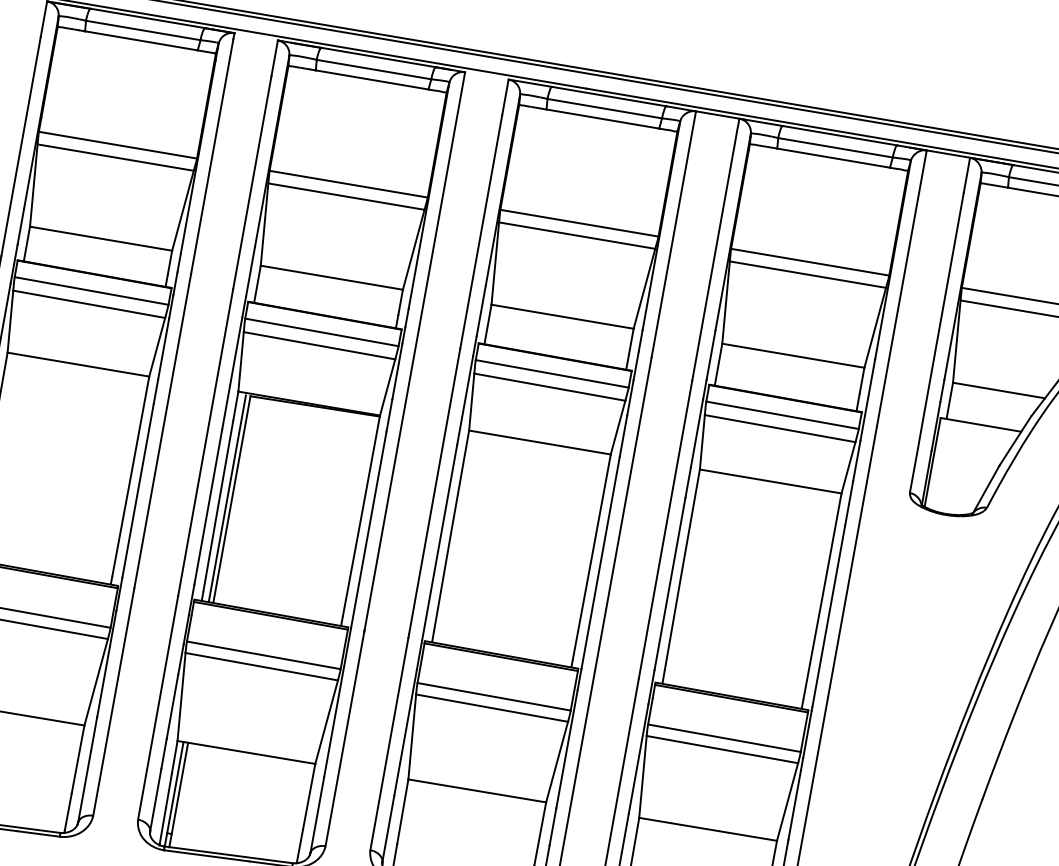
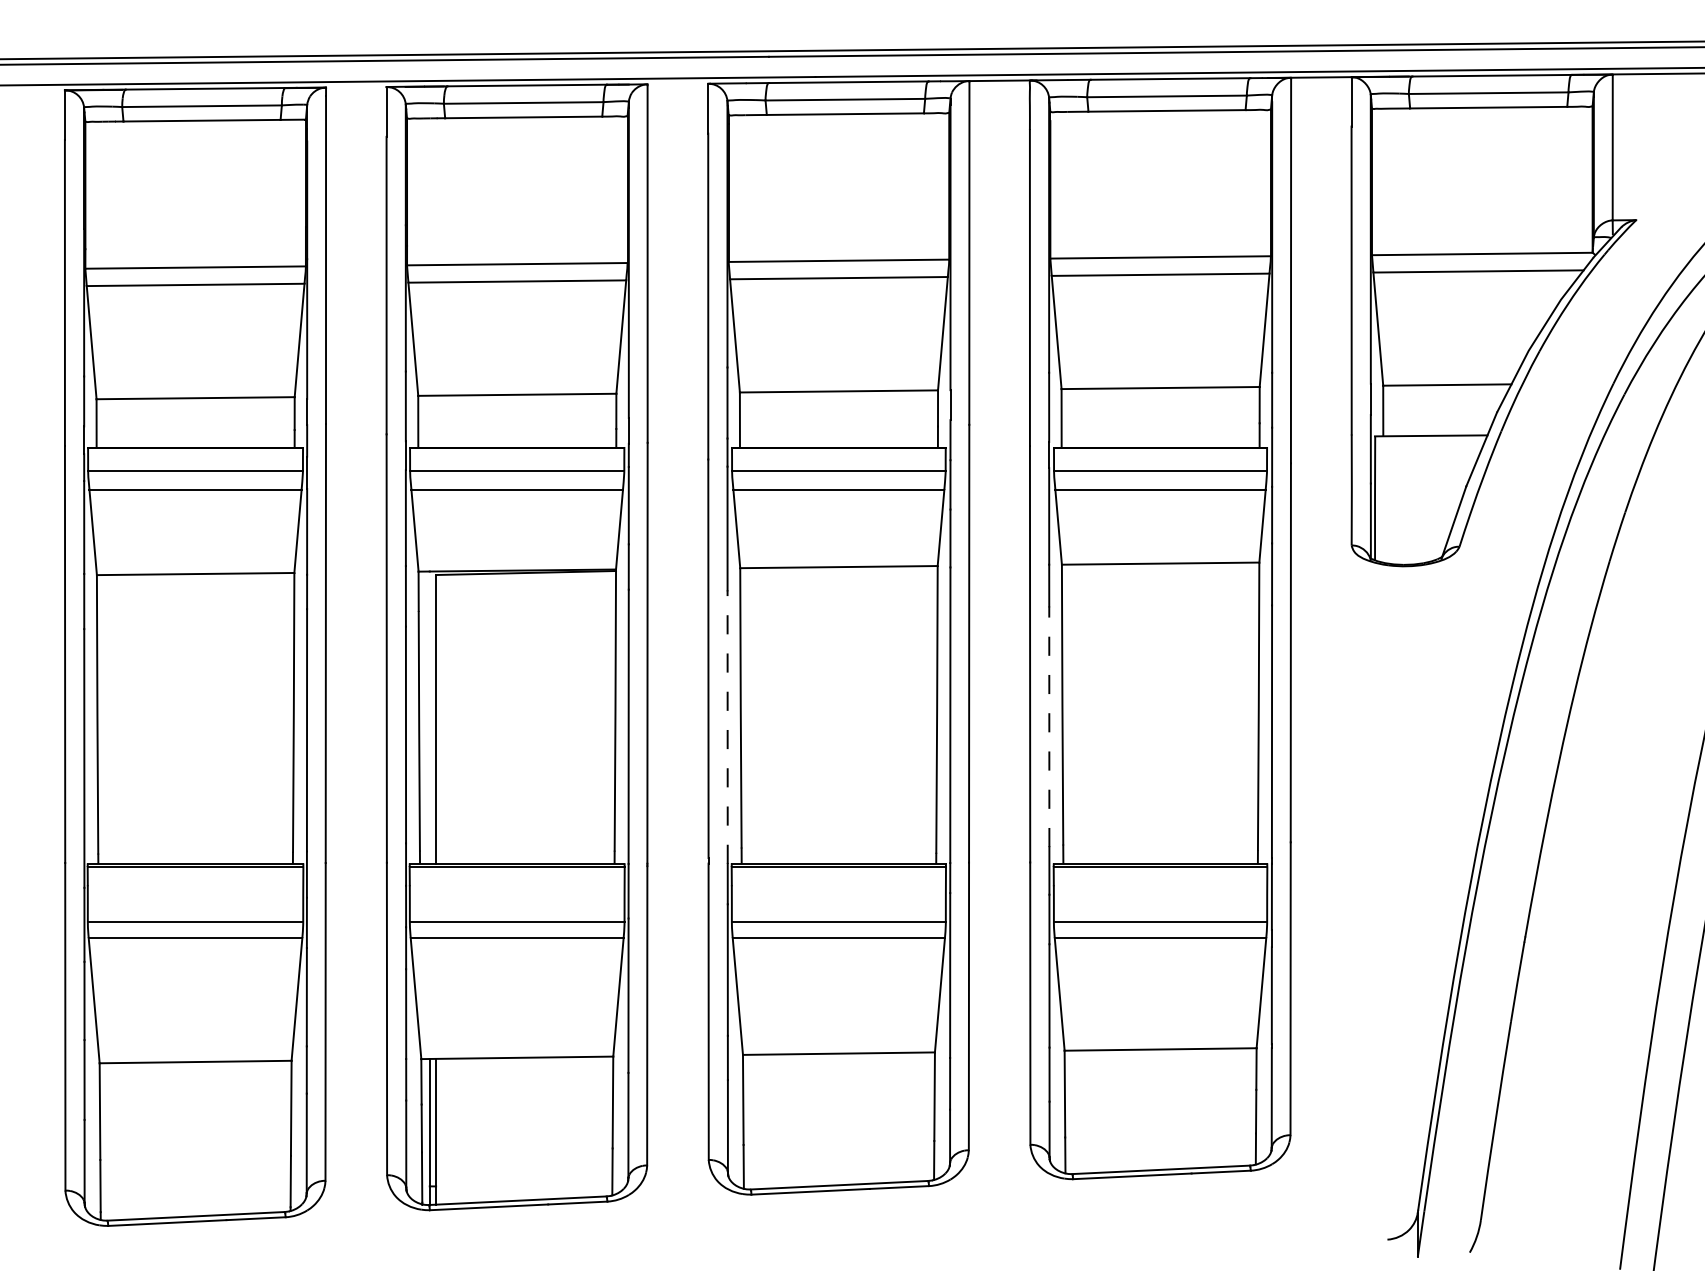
line: (227, 498) -> (429, 719), removed
line: (439, 543) -> (727, 727), solid -> dashed
line: (670, 583) -> (1049, 726), solid -> dashed

